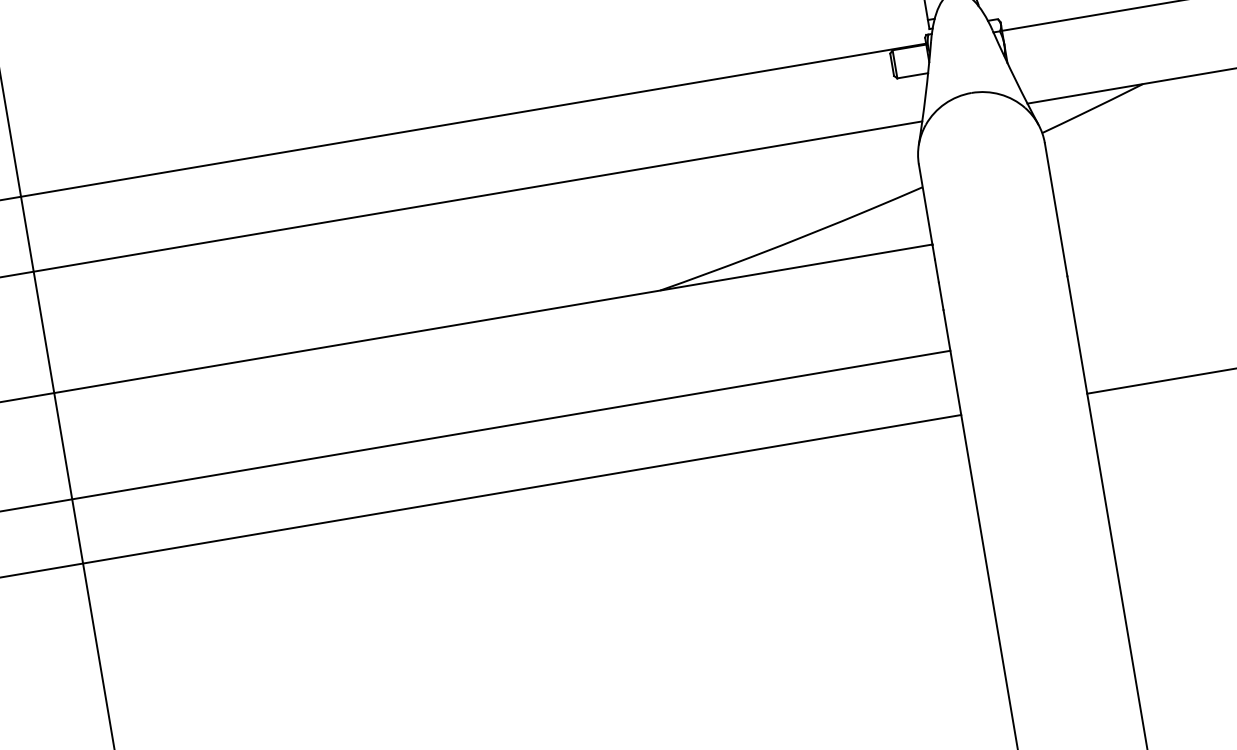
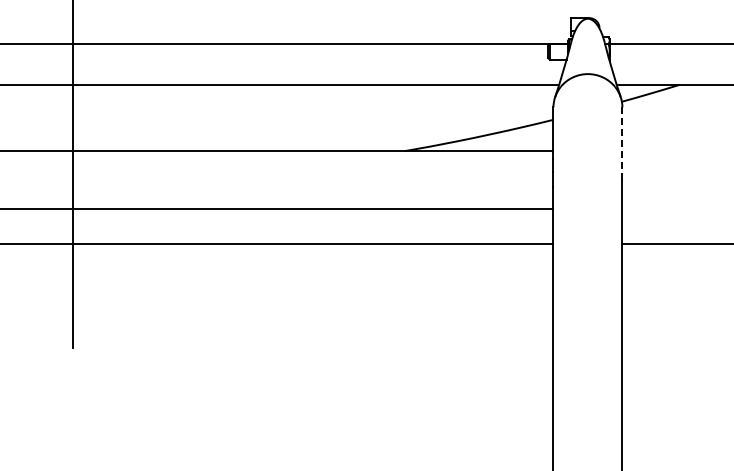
line: (1056, 209) -> (622, 143), solid -> dashed

